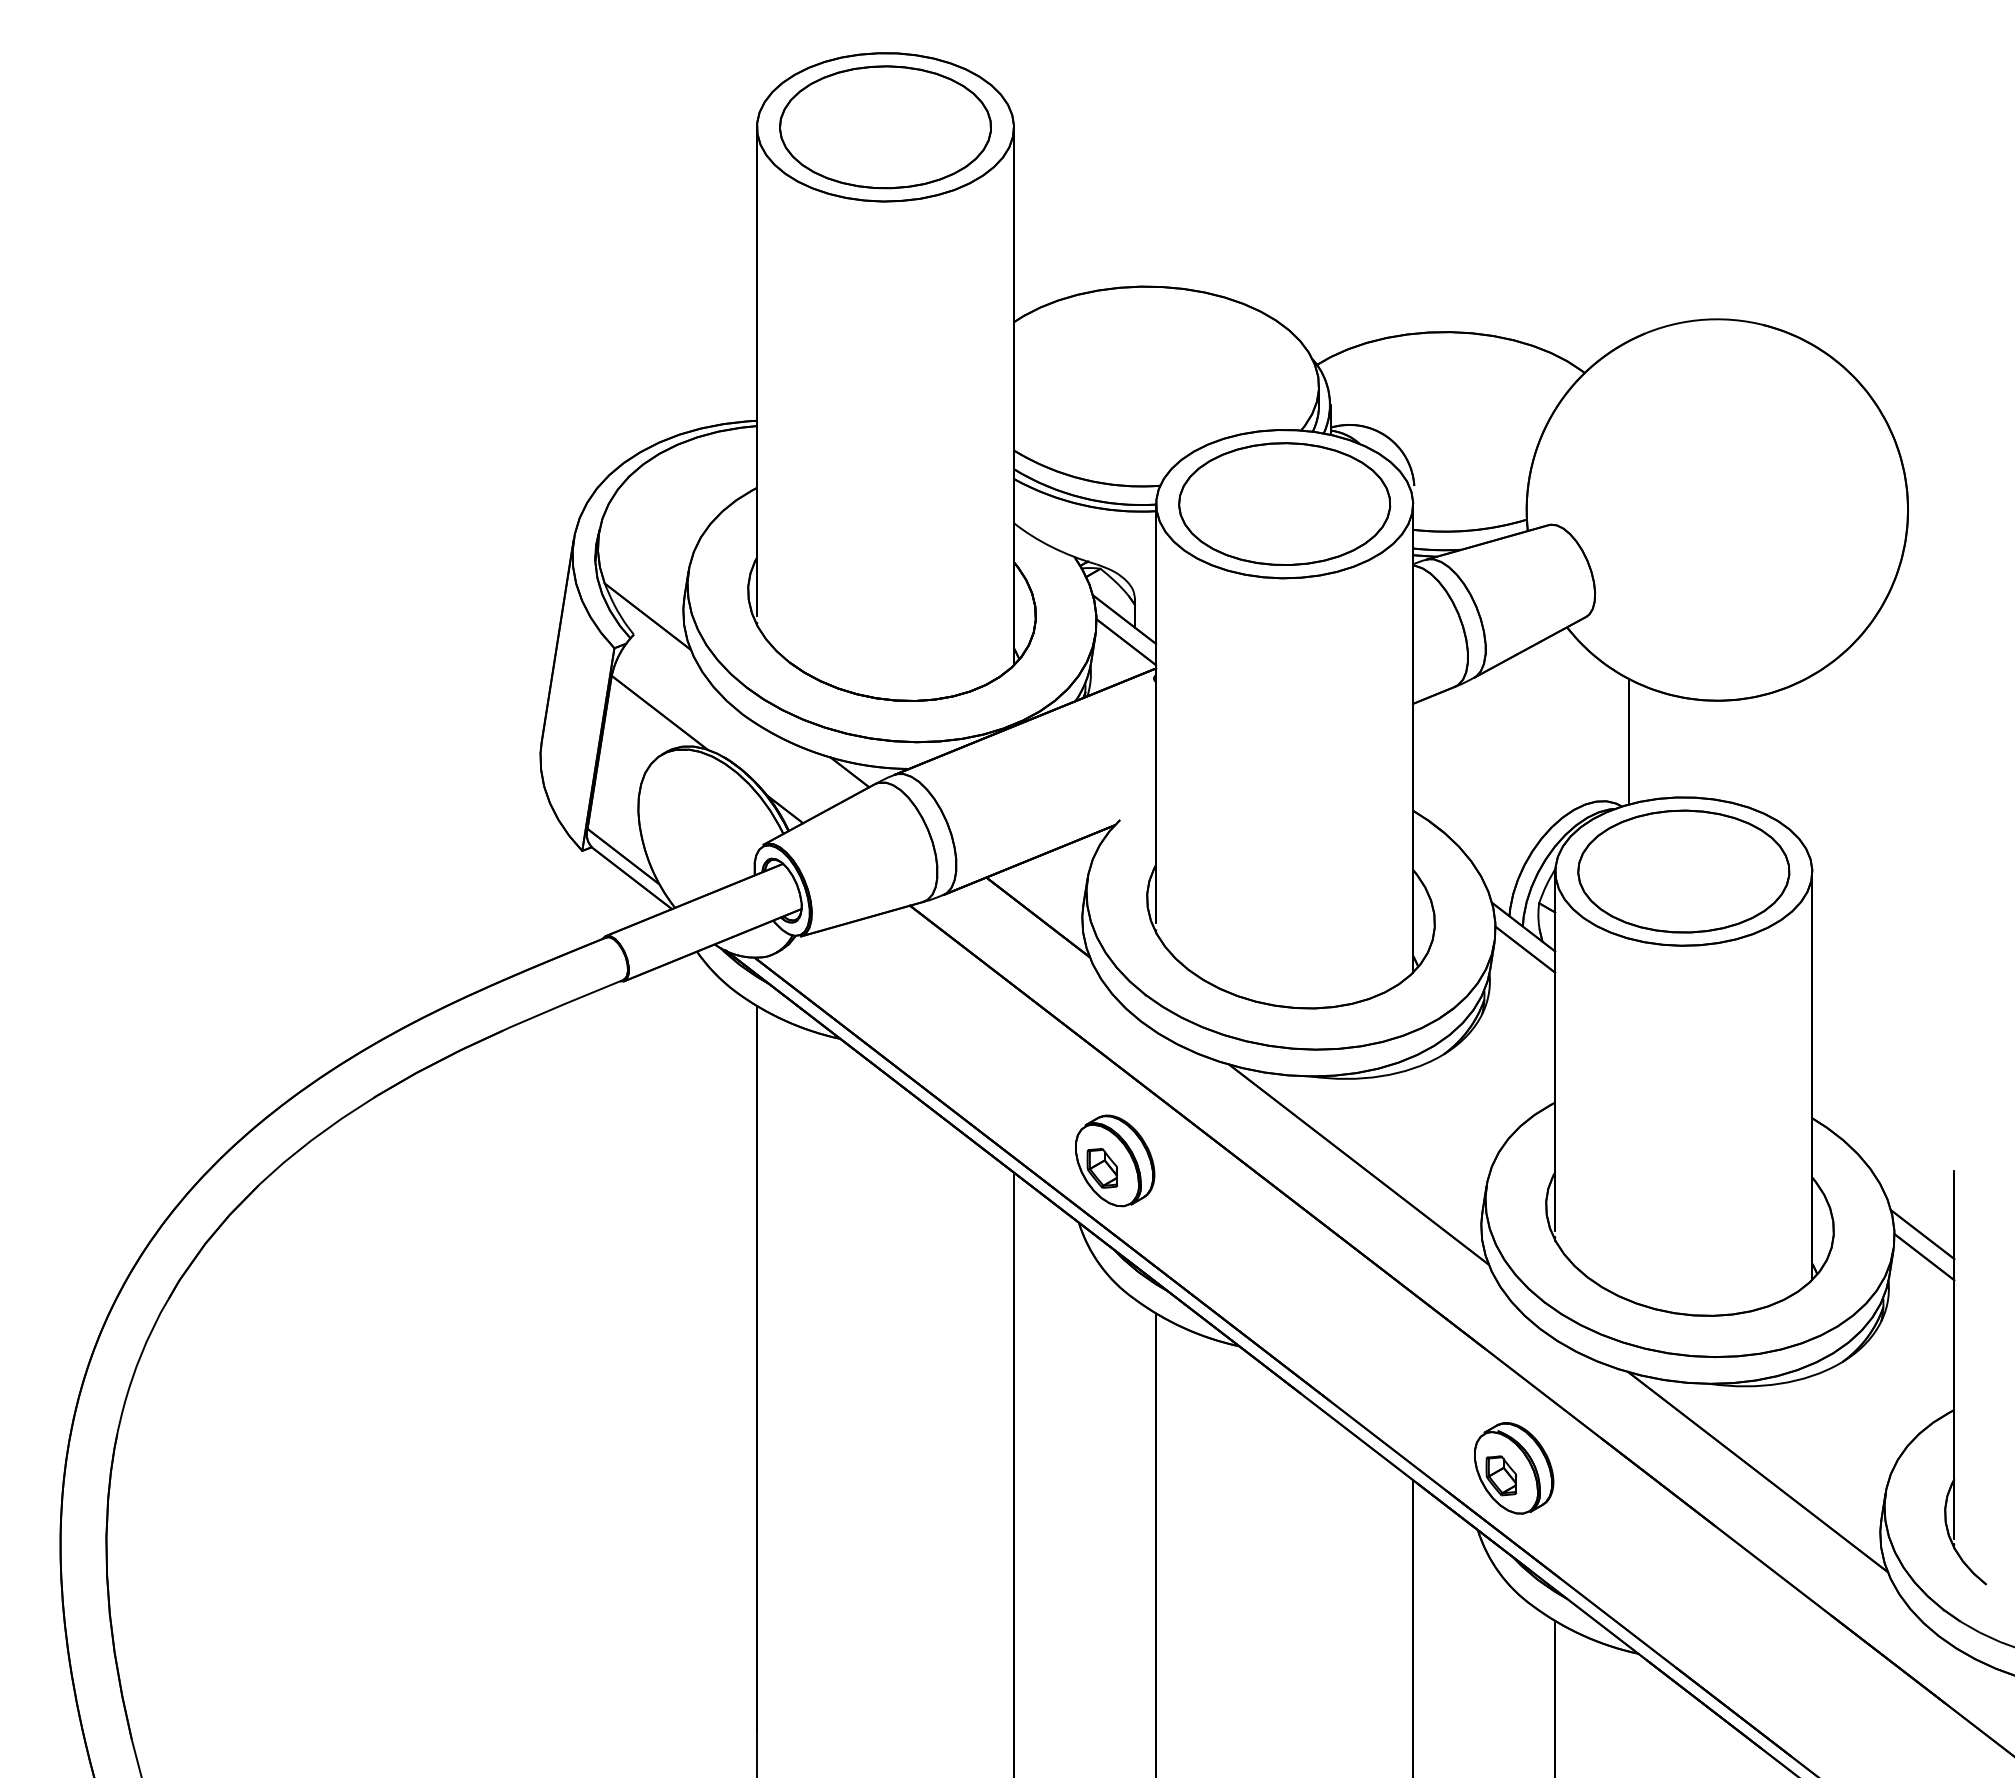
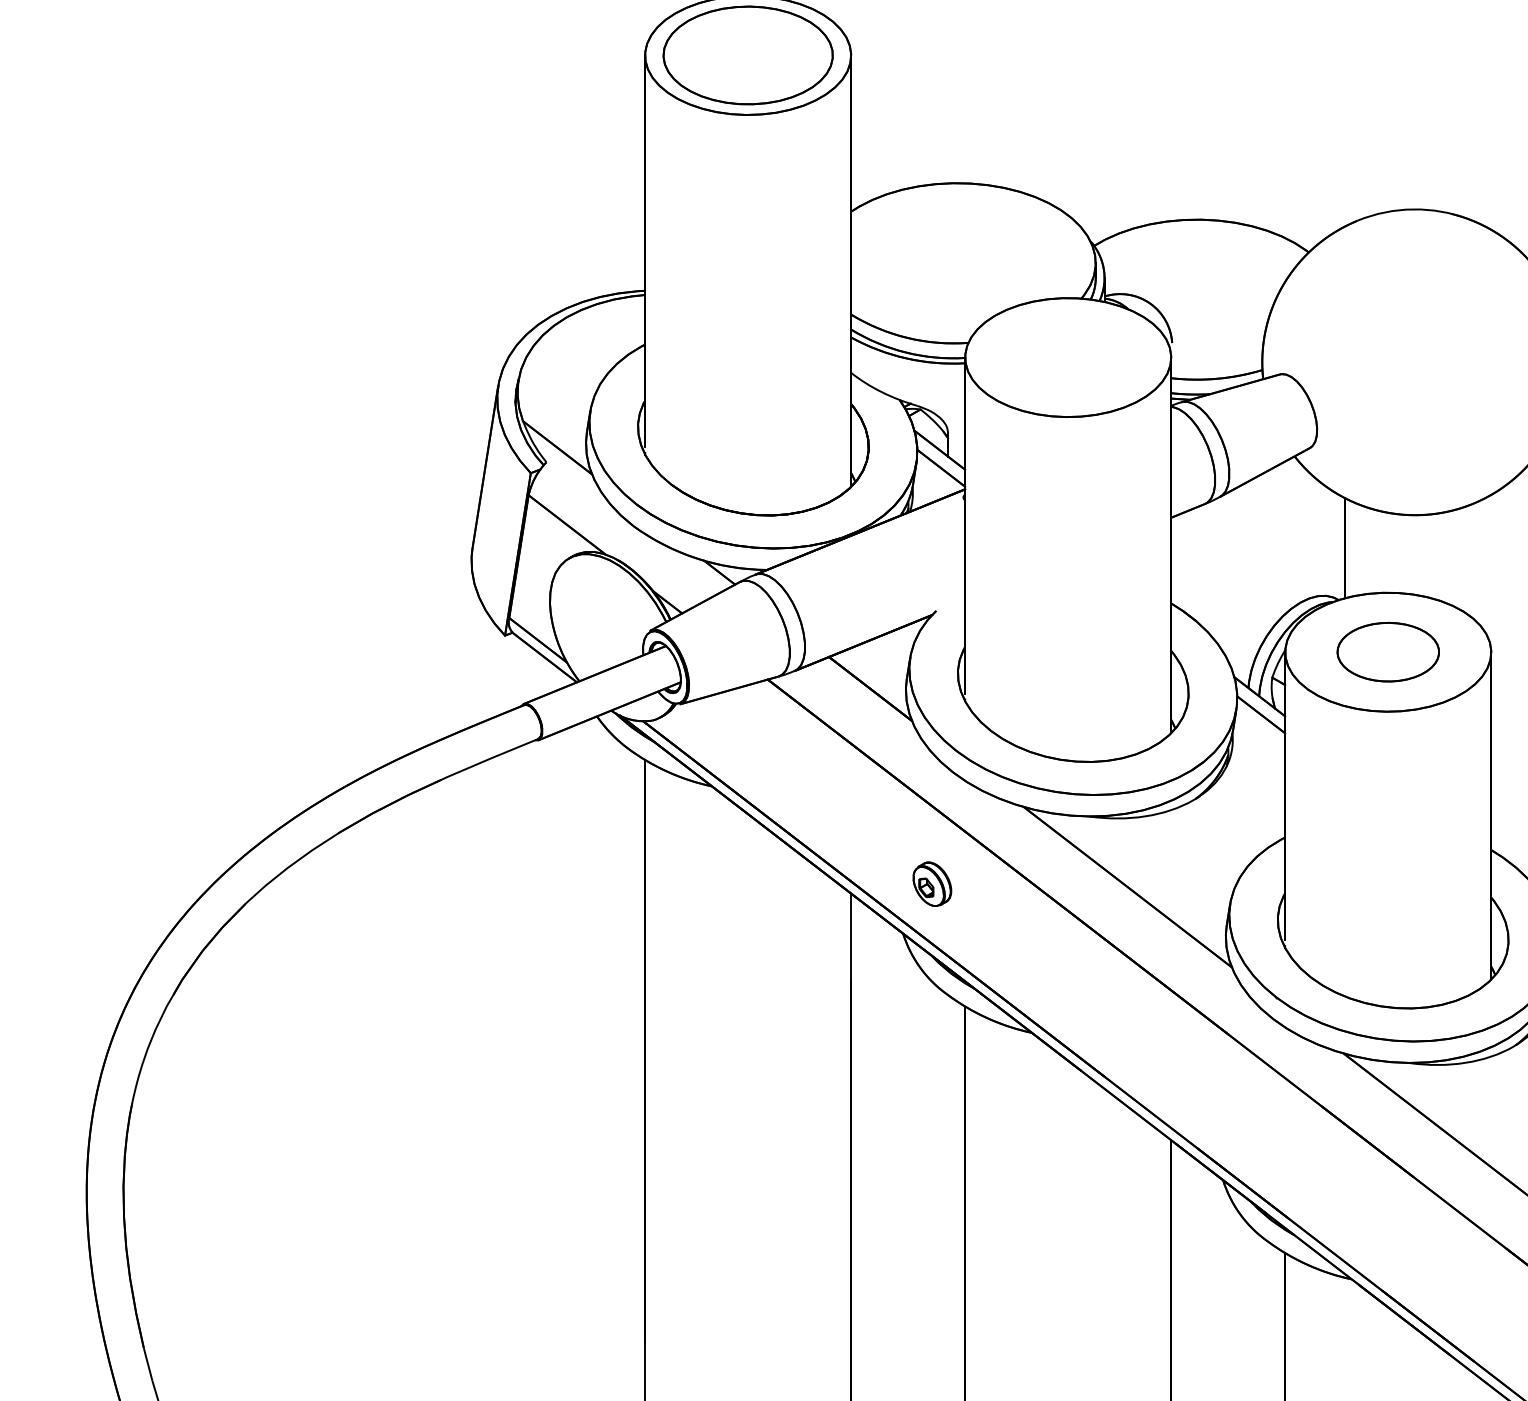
part: (1284, 503) -> (1068, 357), removed
part: (1683, 871) -> (1388, 652), size x0.6
part: (1115, 1160) -> (932, 883), size x0.6
part: (1514, 1468) -> (1252, 1130), removed

